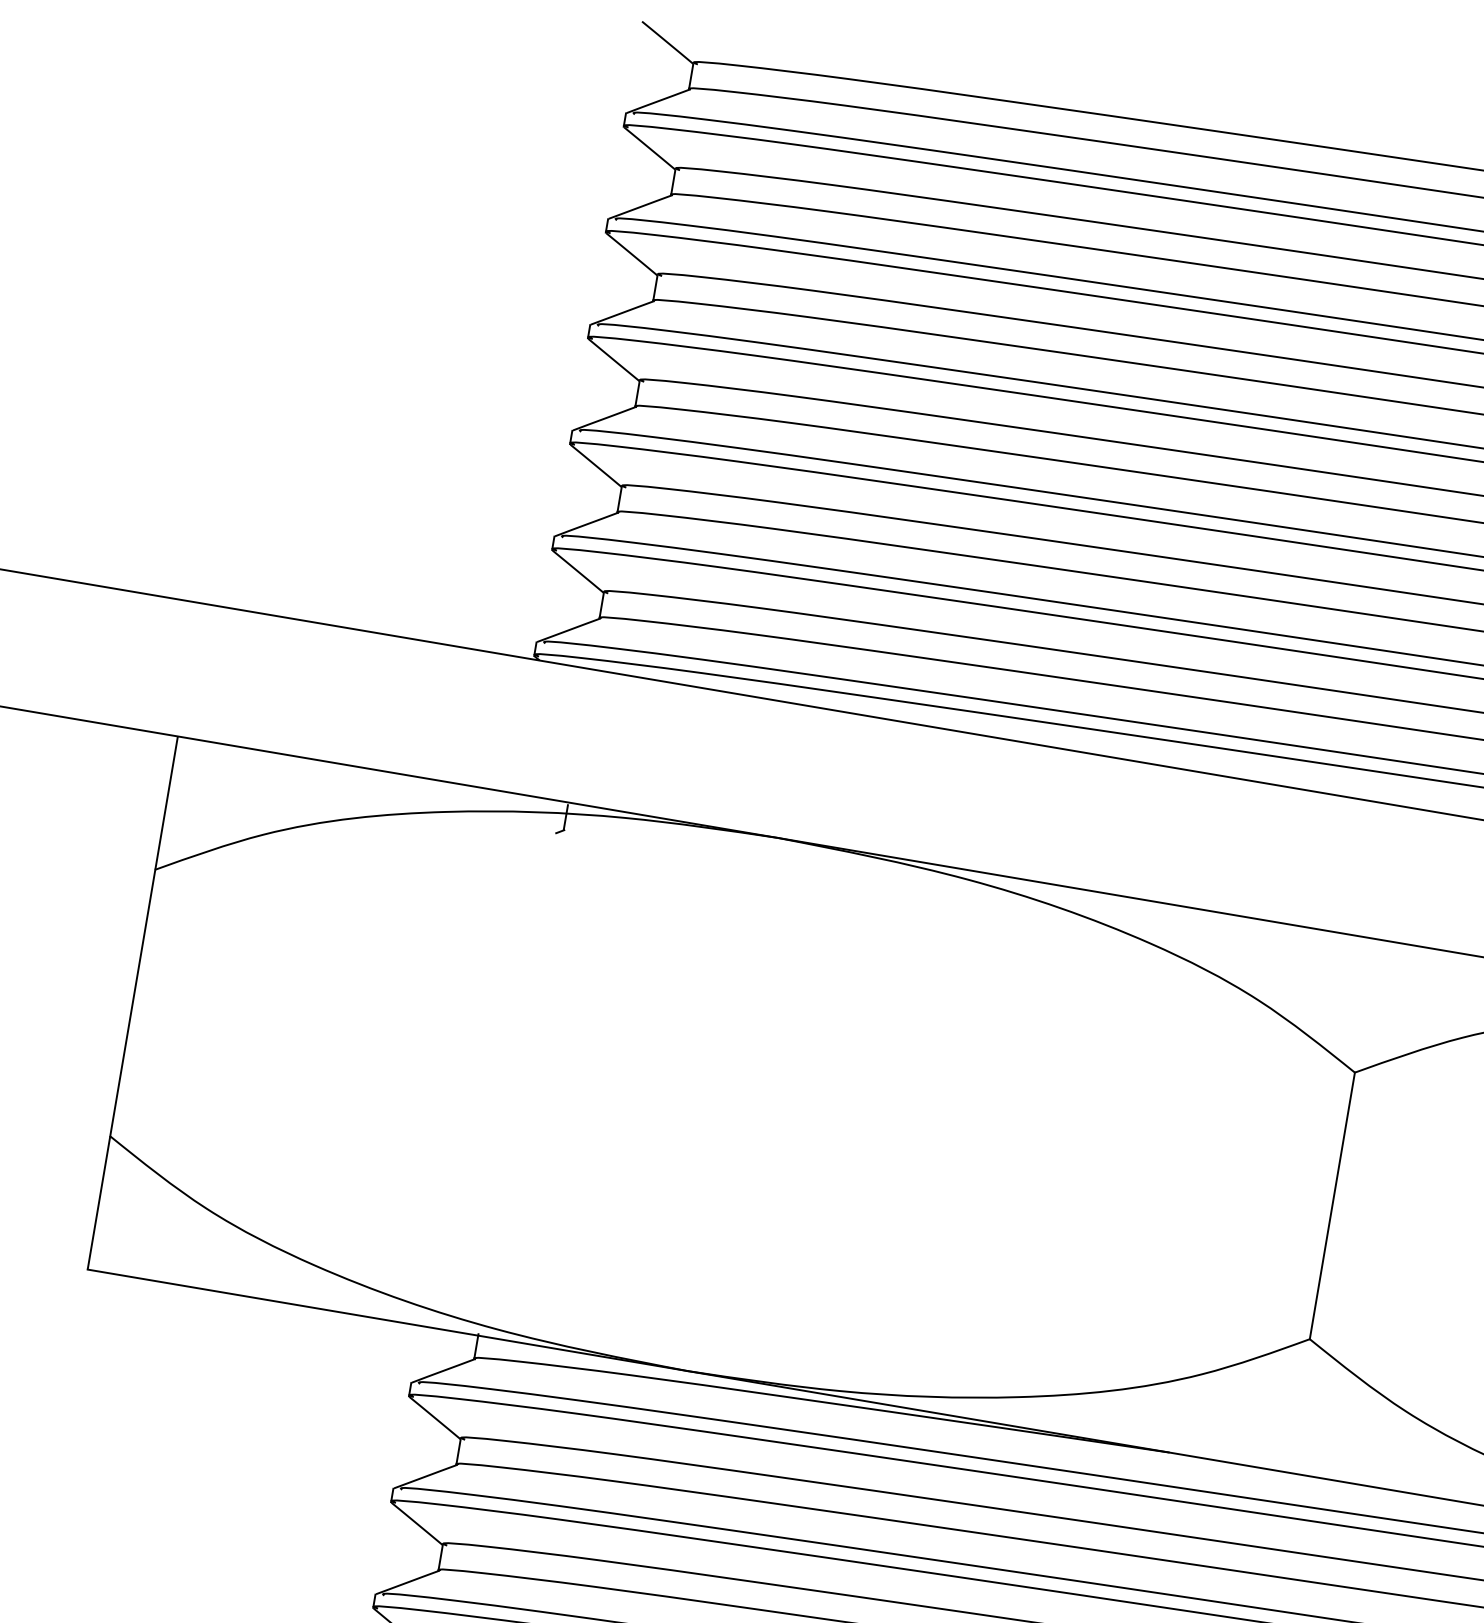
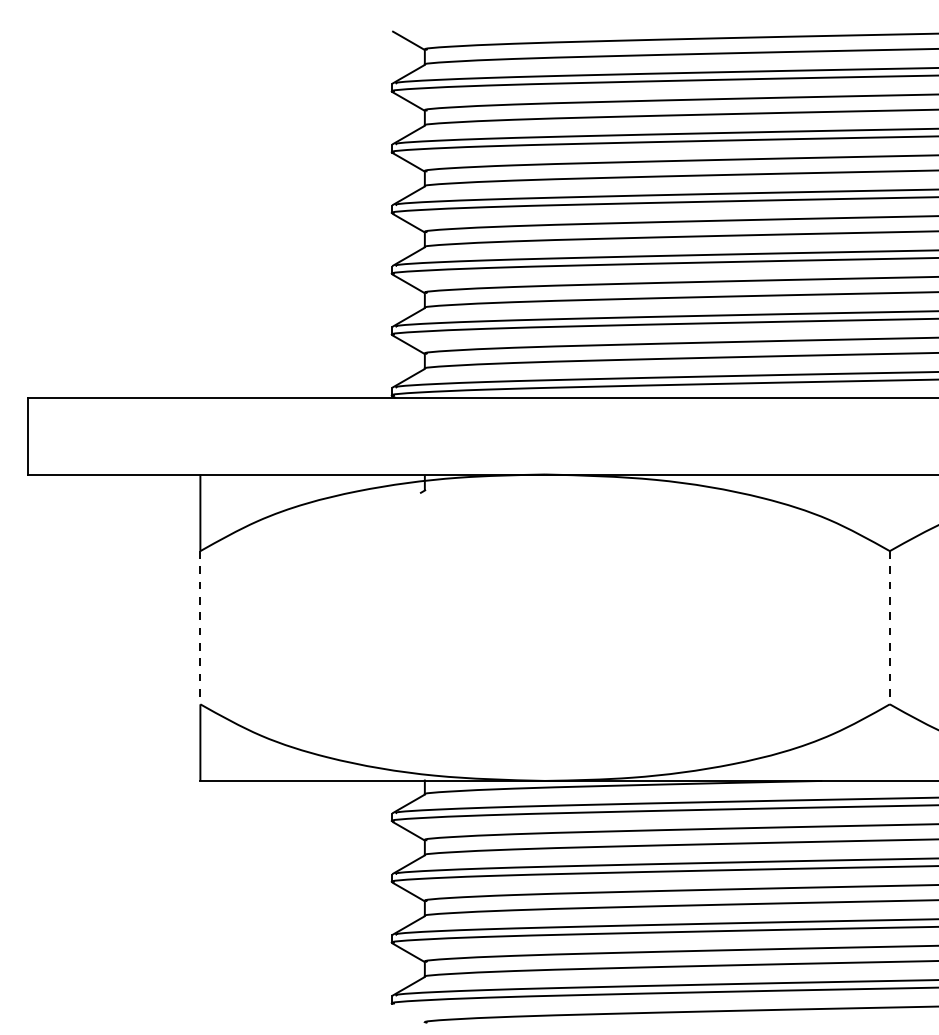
line: (133, 1002) -> (200, 627), solid -> dashed
line: (1331, 1205) -> (889, 627), solid -> dashed

